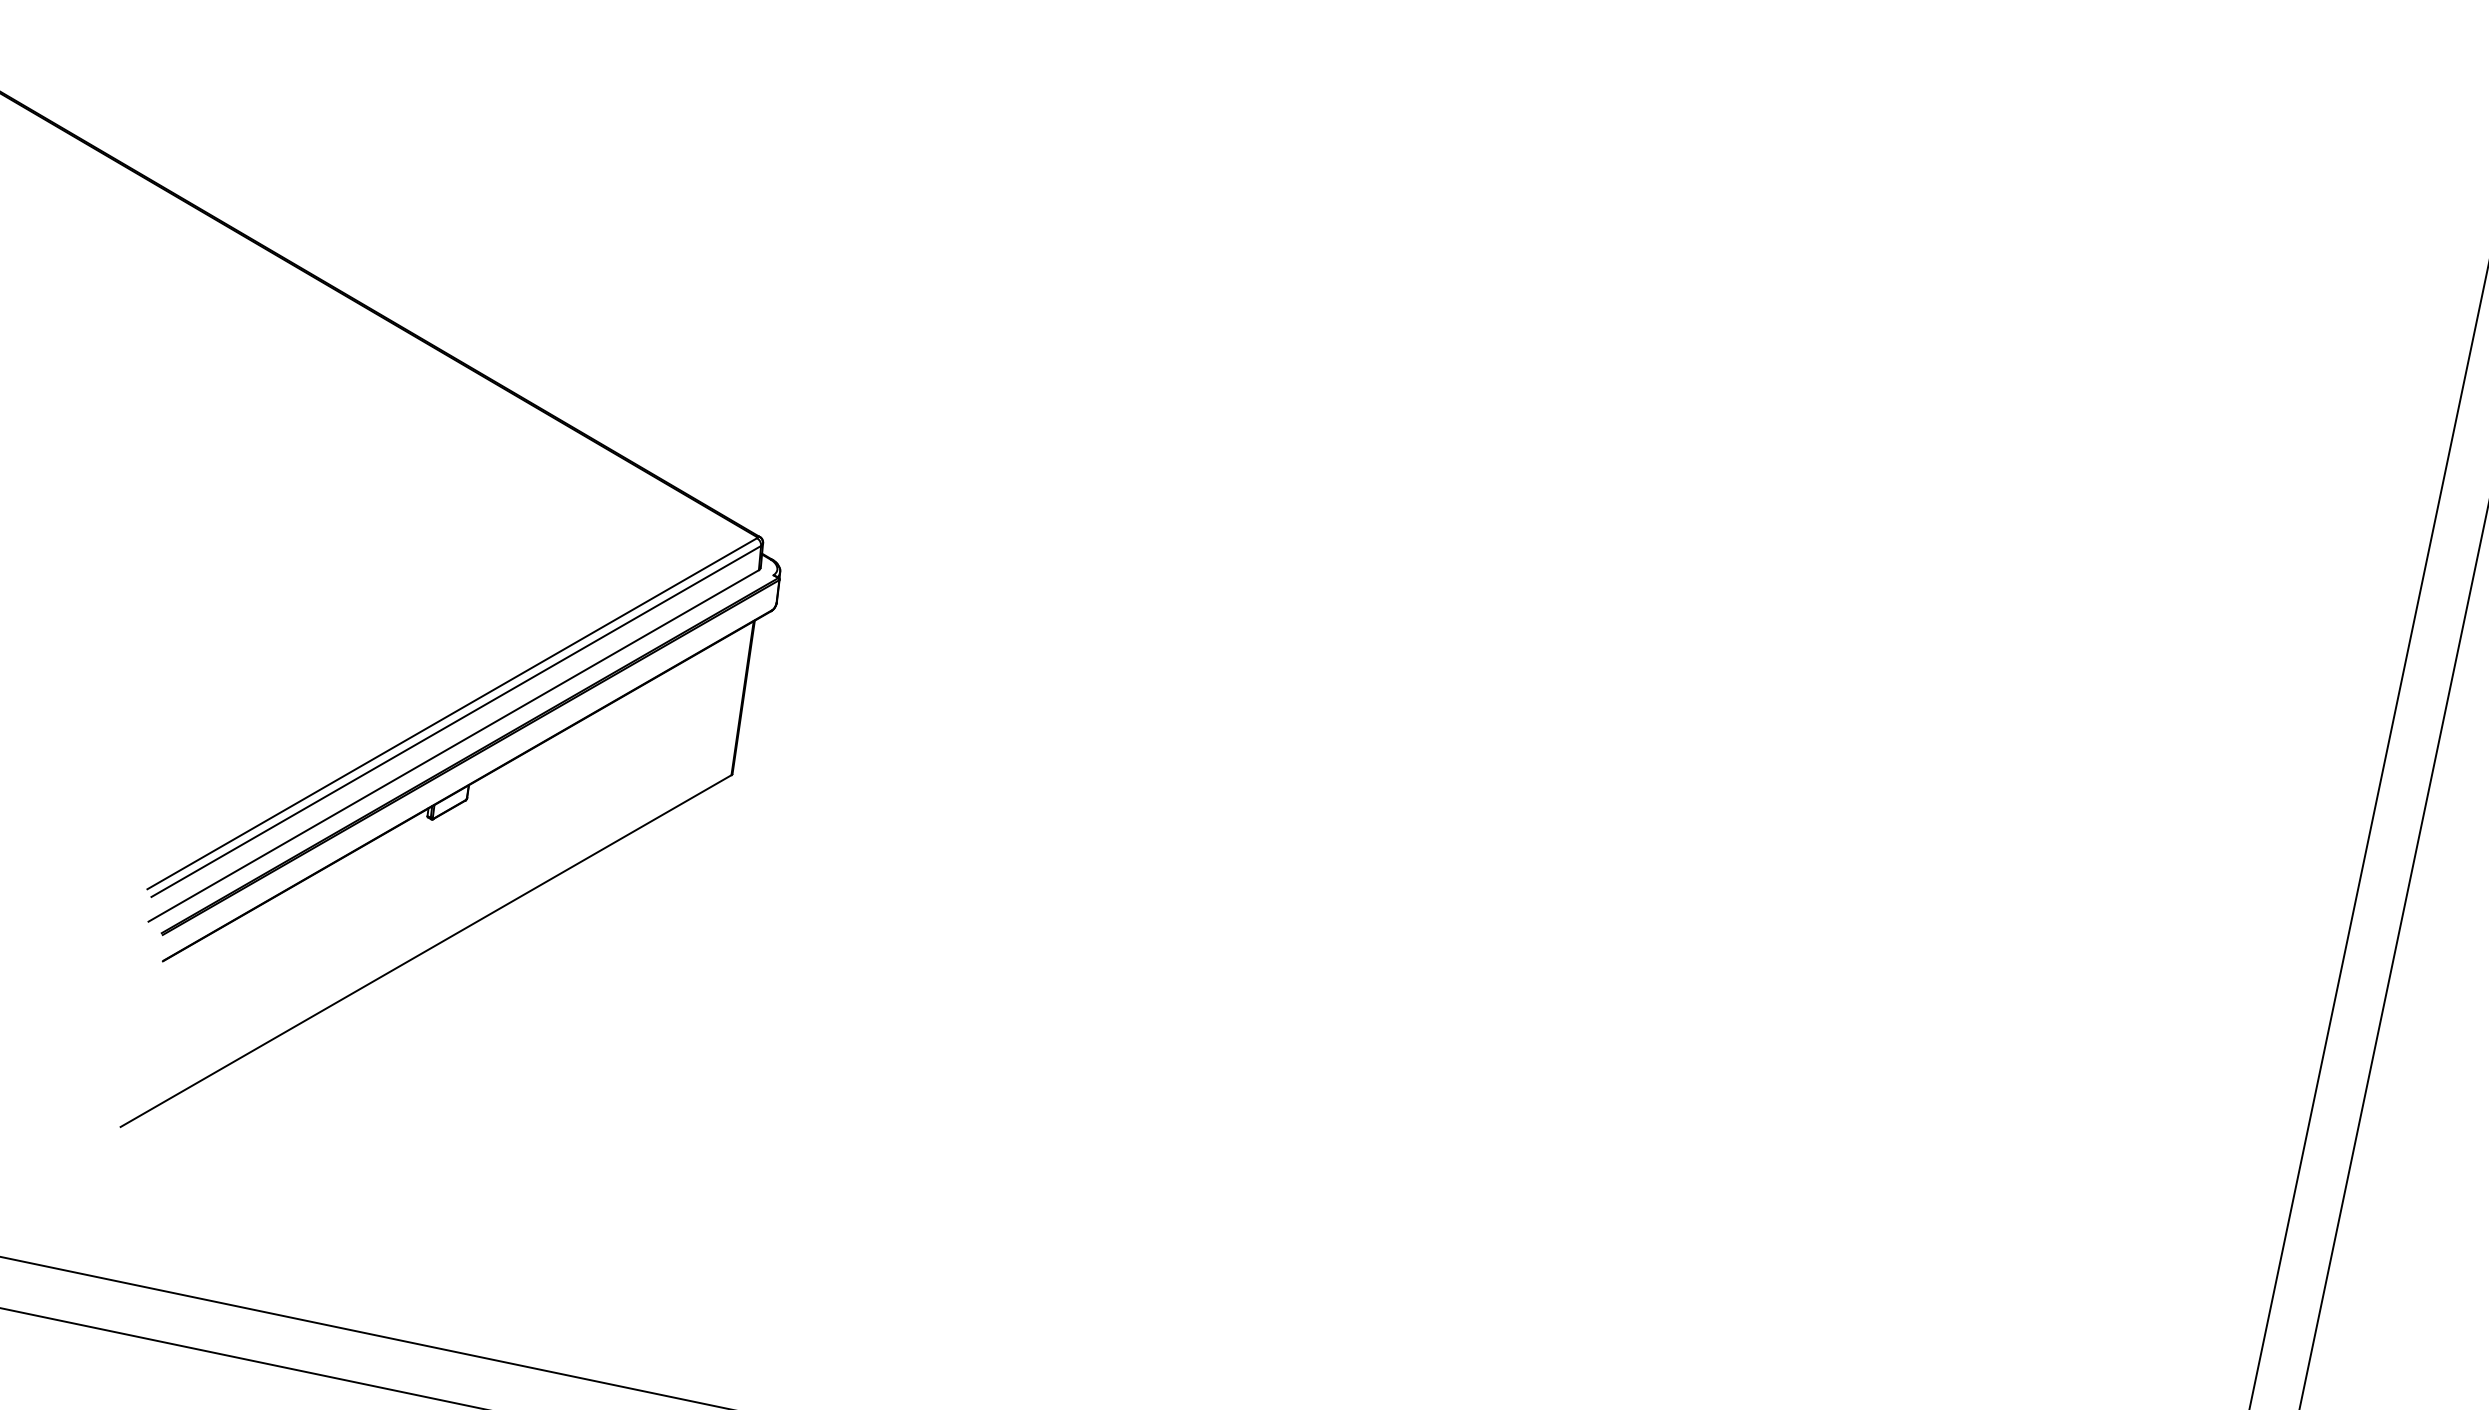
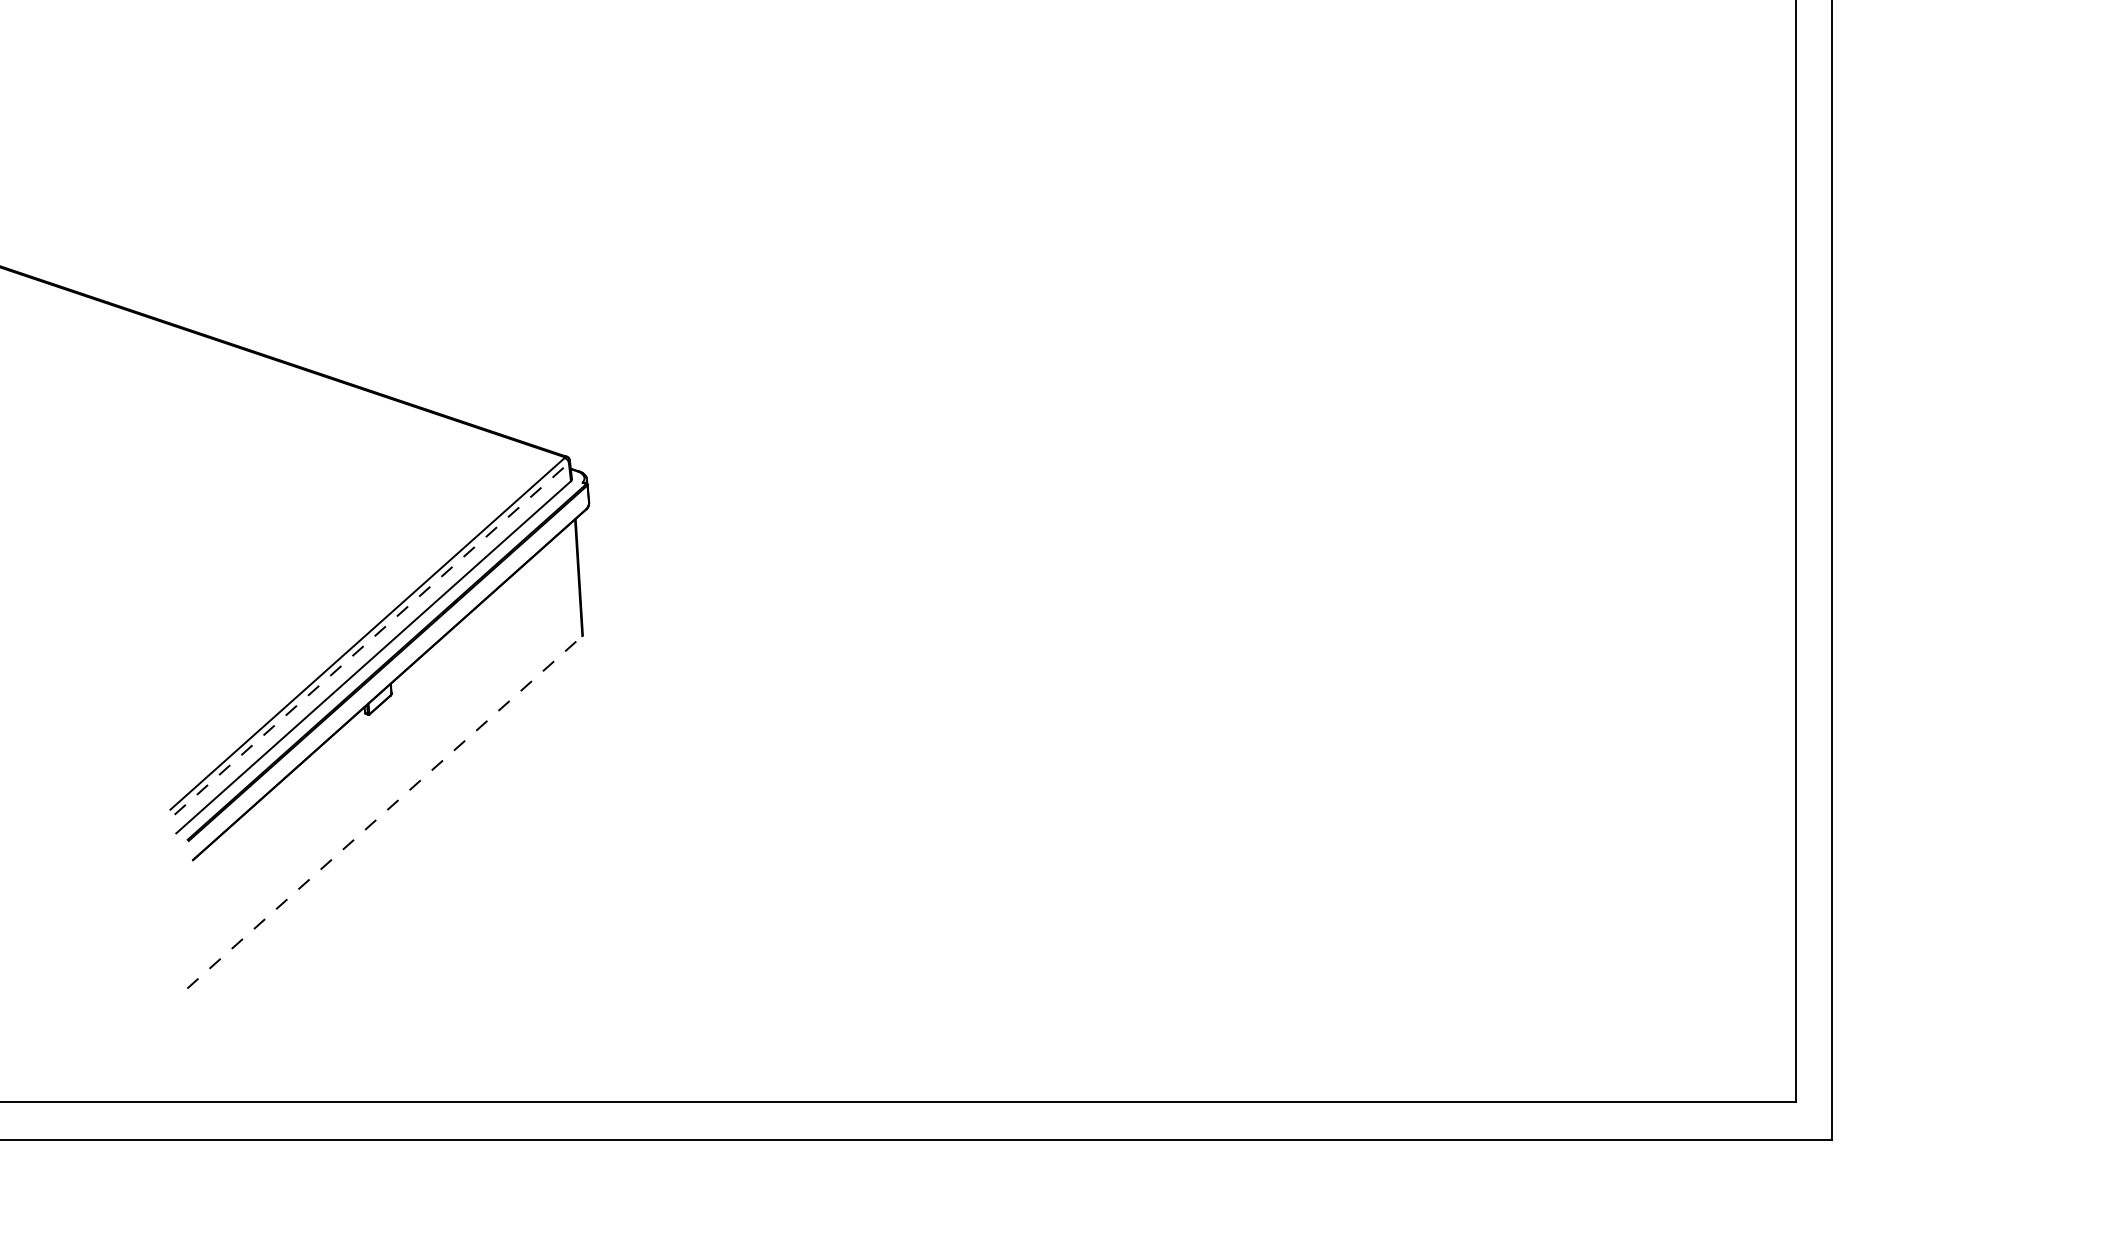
line: (457, 721) -> (372, 638), solid -> dashed
line: (425, 951) -> (384, 812), solid -> dashed

